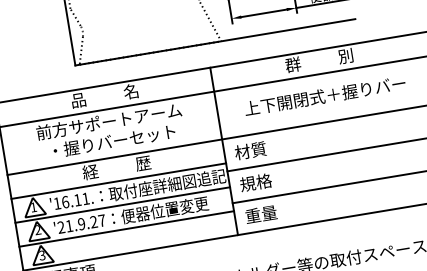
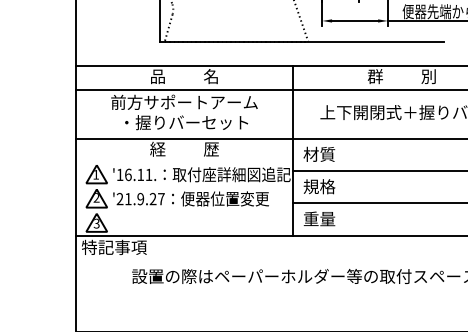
line: (118, 180) -> (184, 162), removed
line: (122, 205) -> (184, 187), removed
line: (126, 229) -> (184, 211), removed

